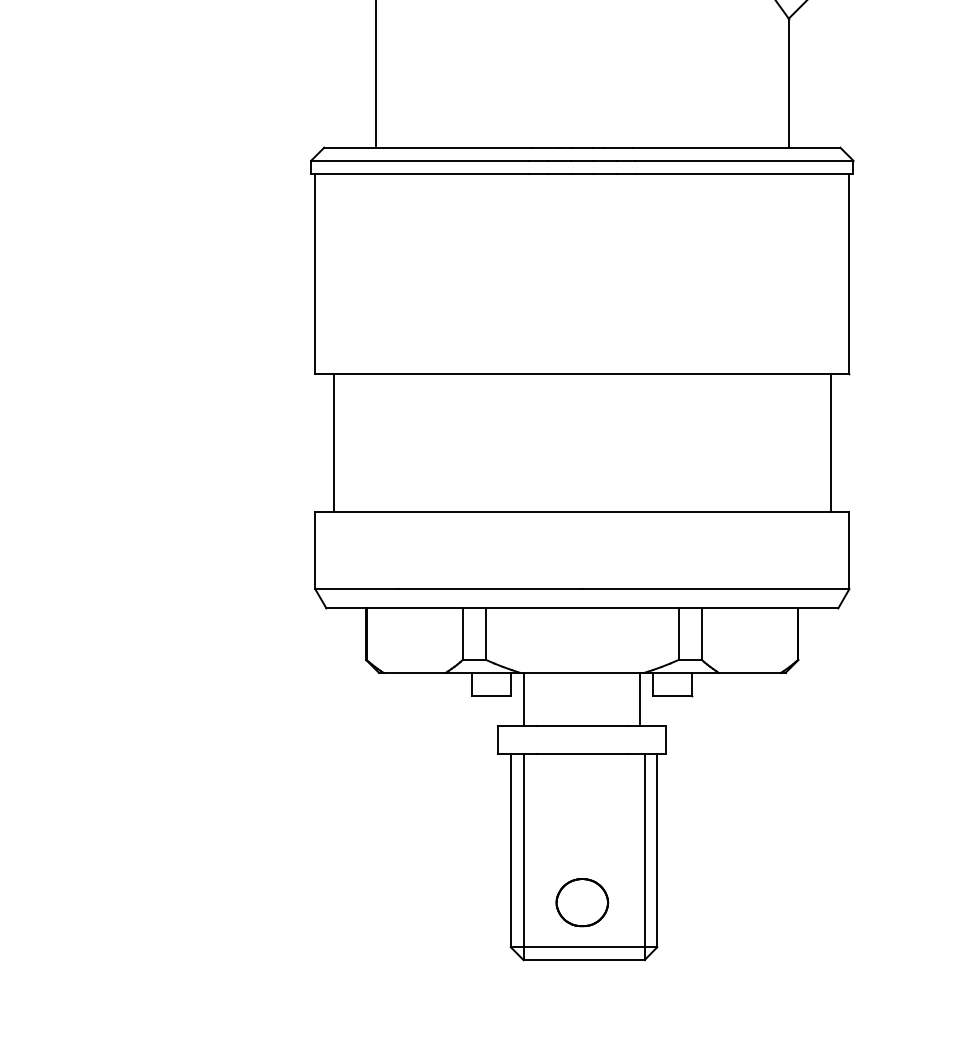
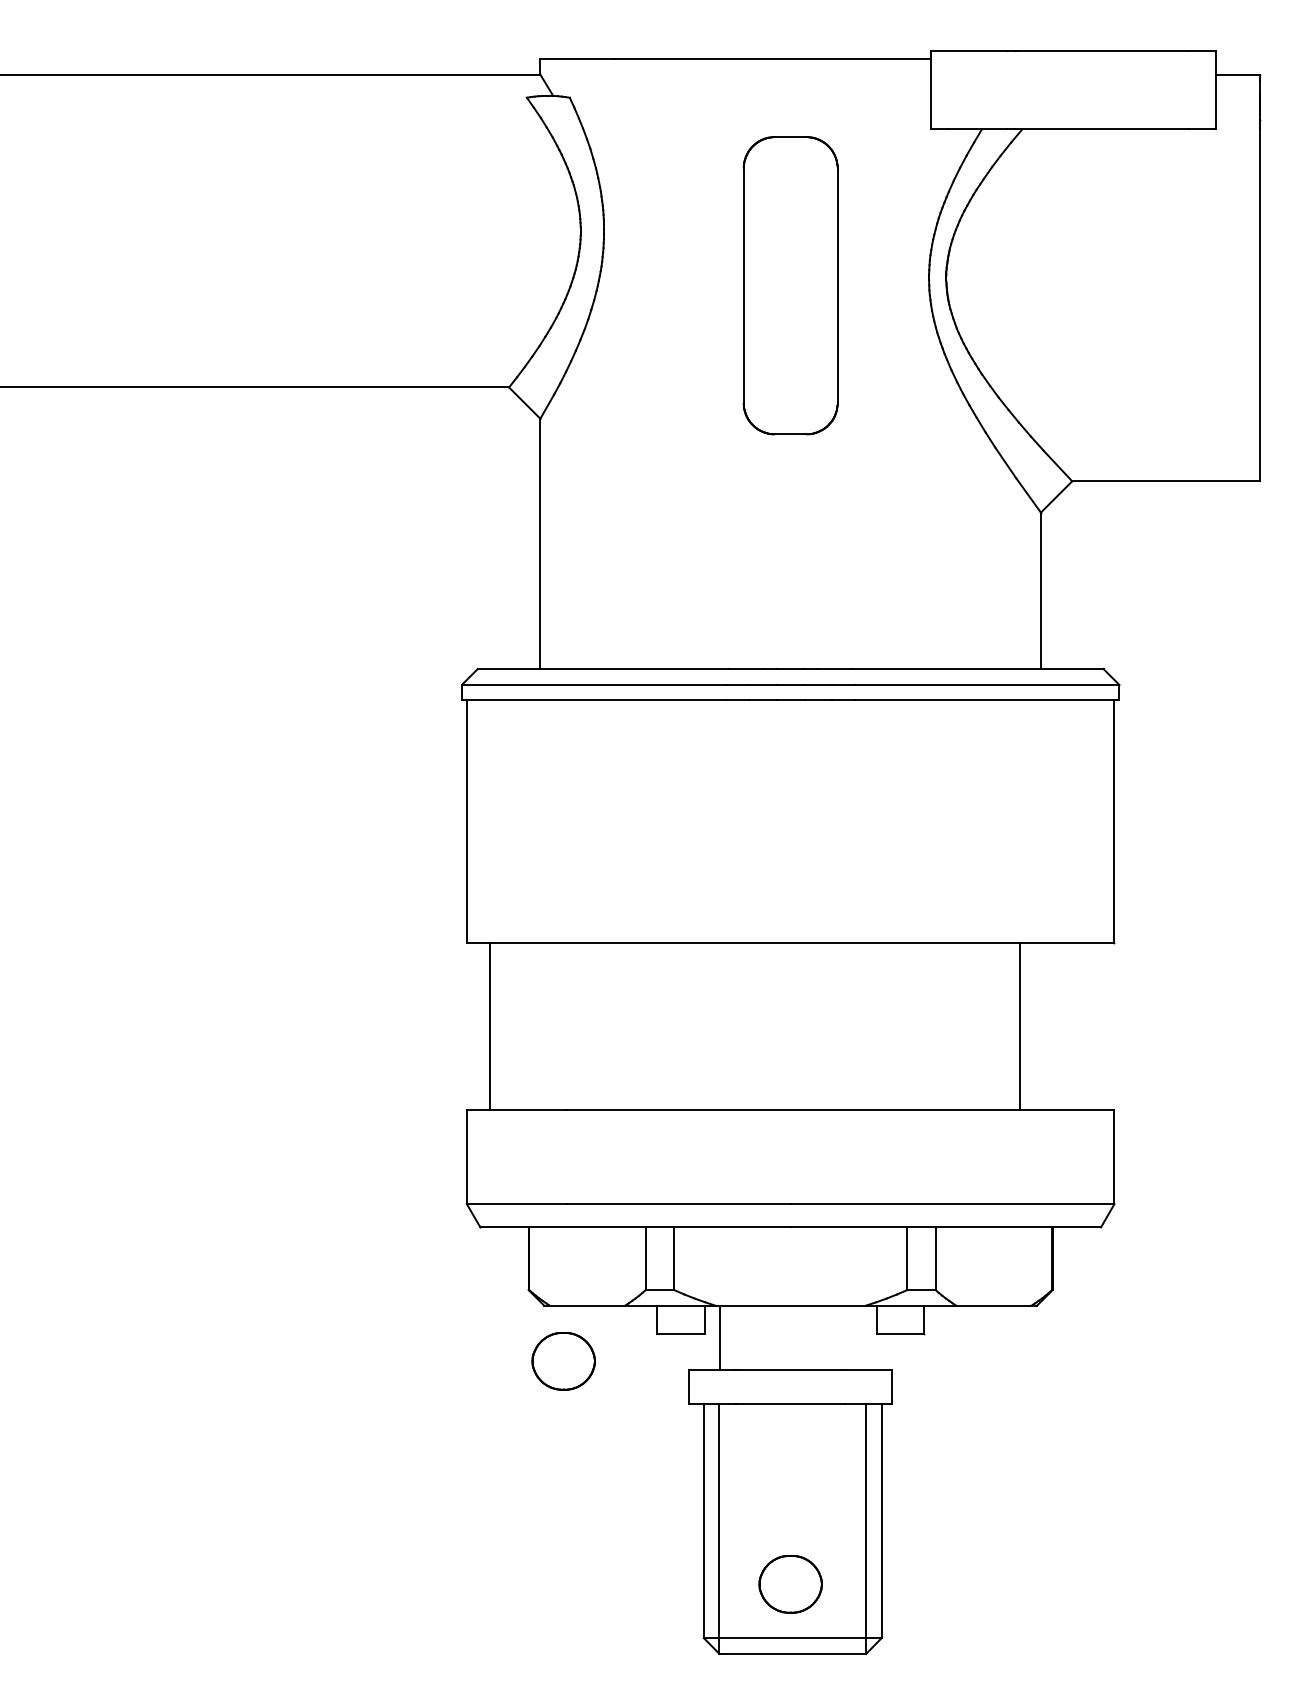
line: (830, 442) -> (1019, 1026), moved
line: (640, 699) -> (861, 1337), removed
part: (394, 718) -> (563, 1361), added

